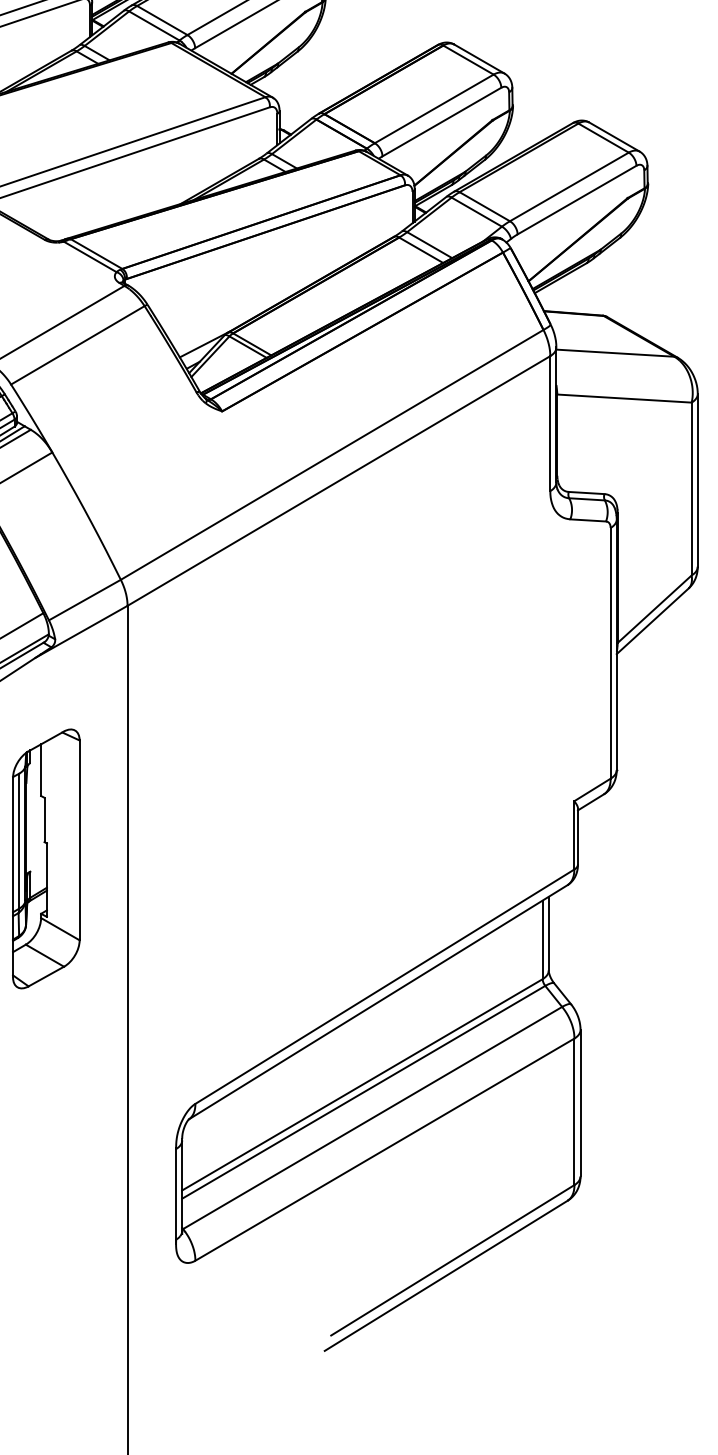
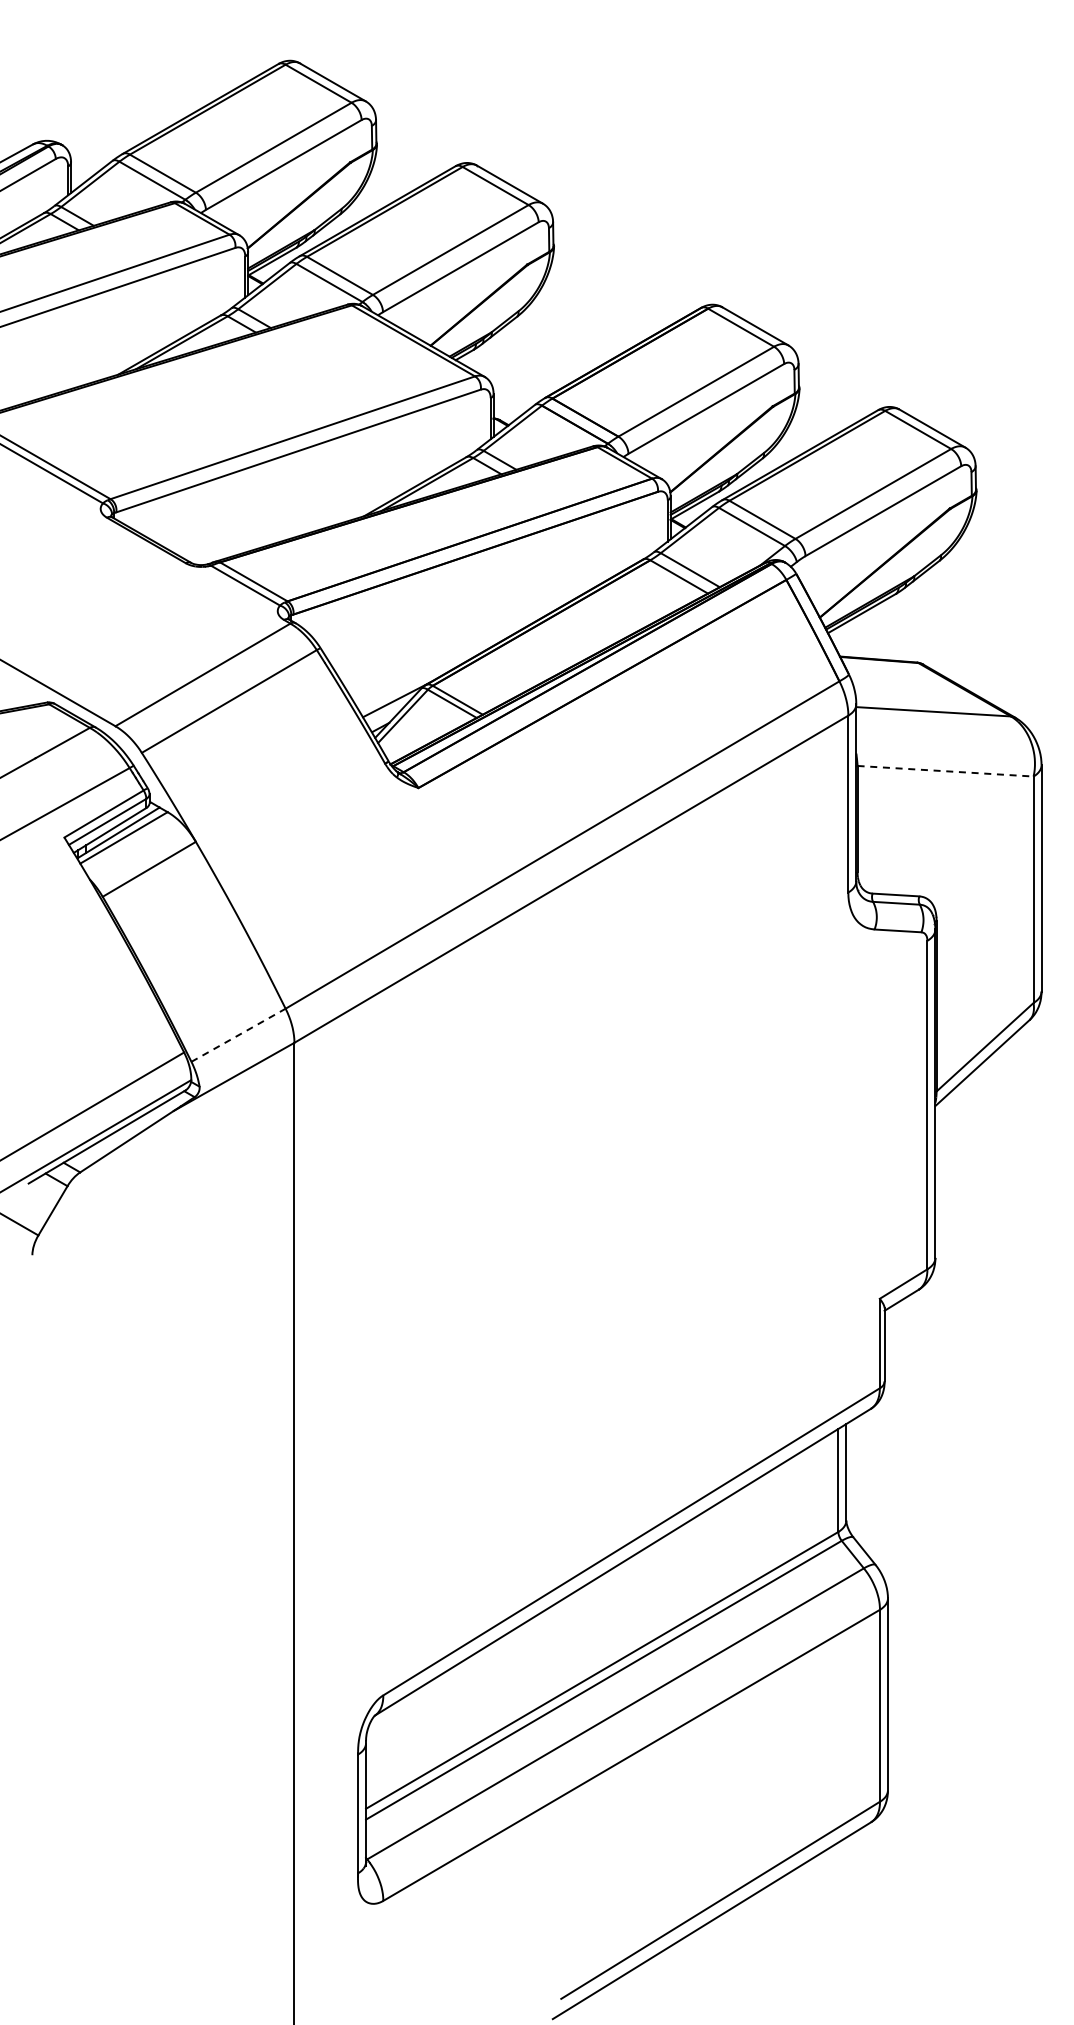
line: (625, 398) -> (946, 771), solid -> dashed
line: (84, 600) -> (238, 1035), solid -> dashed
part: (45, 858) -> (187, 1373), removed

